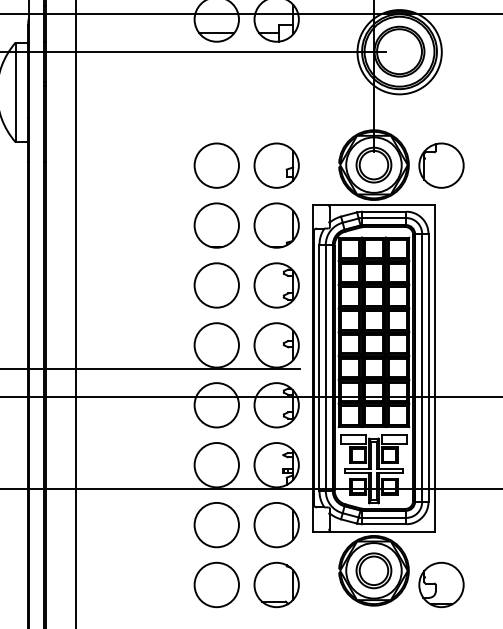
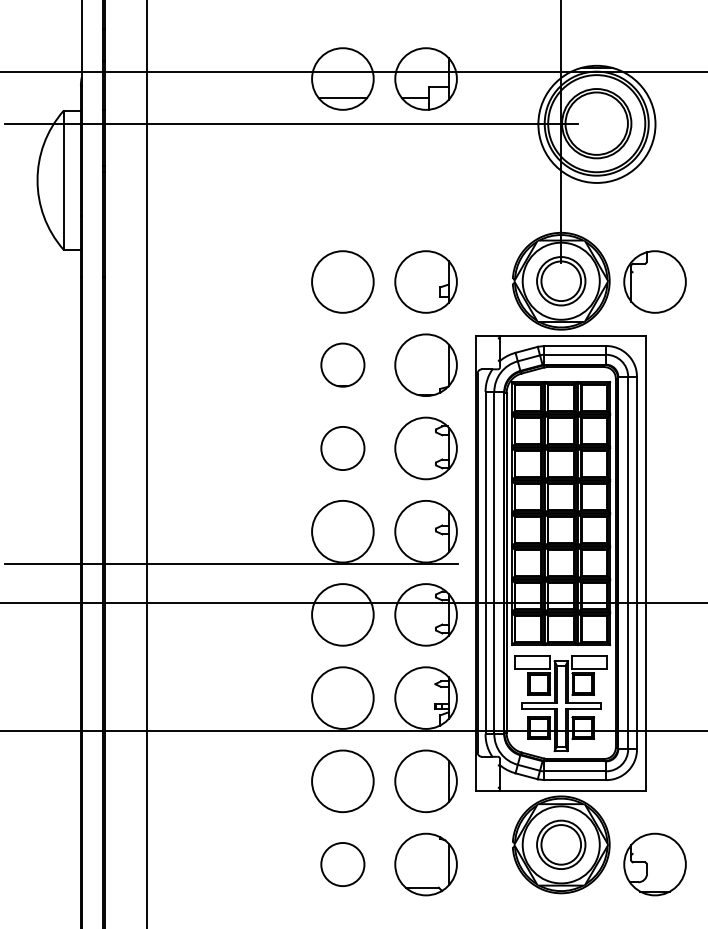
circle: (216, 225) -> (342, 364), size x0.7
circle: (216, 285) -> (342, 448), size x0.7
circle: (216, 584) -> (342, 864), size x0.7

